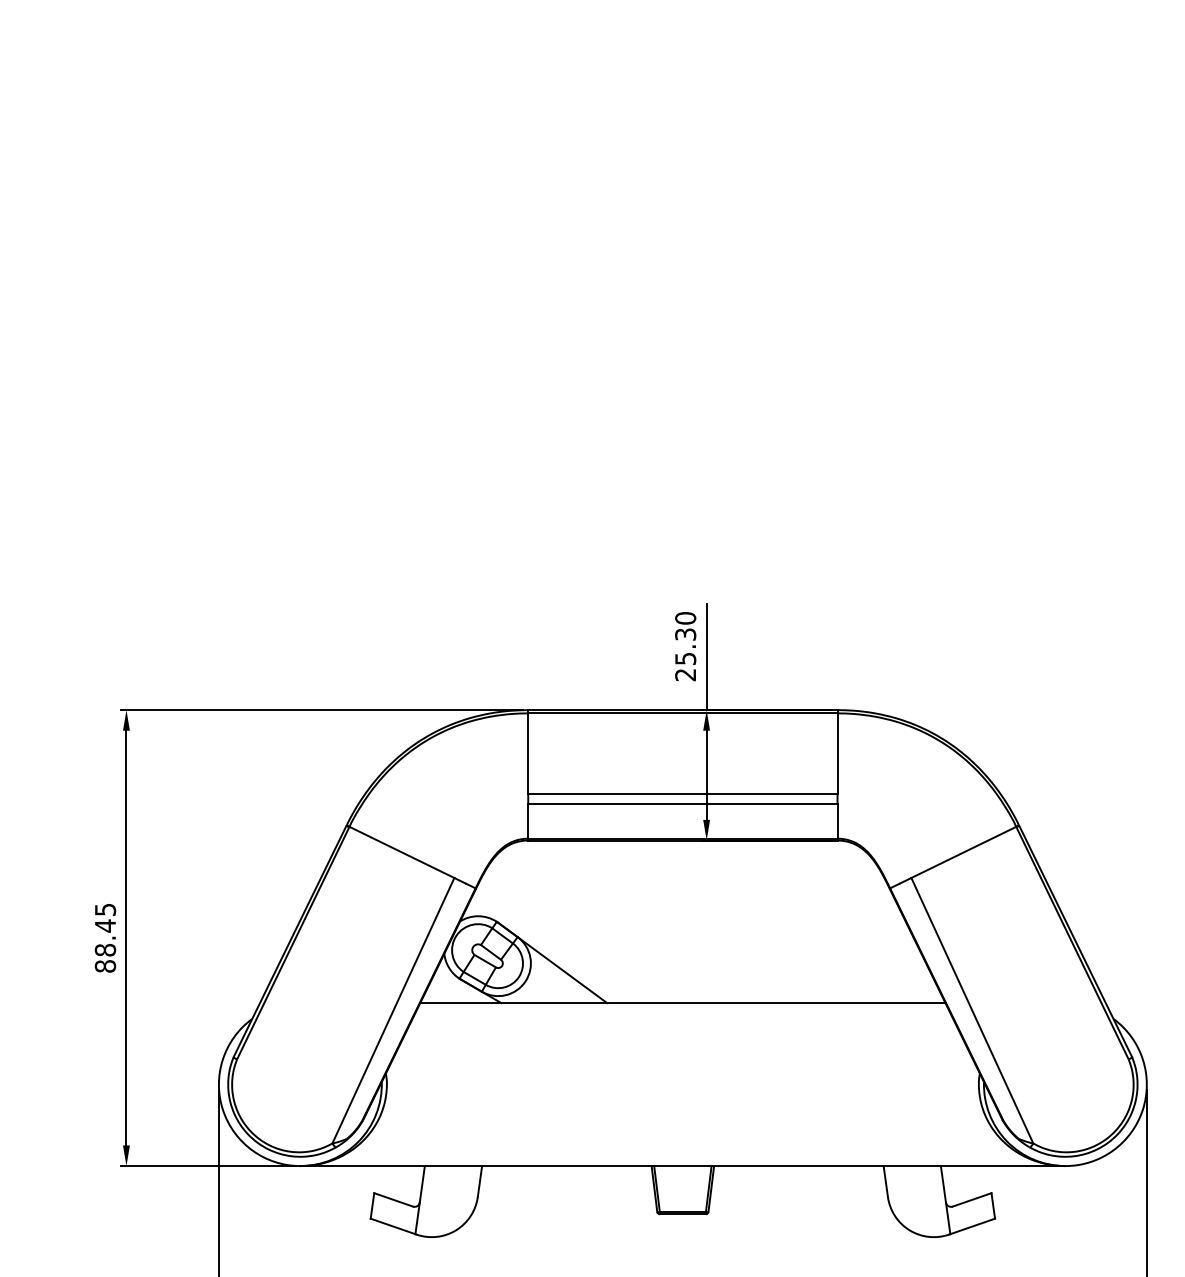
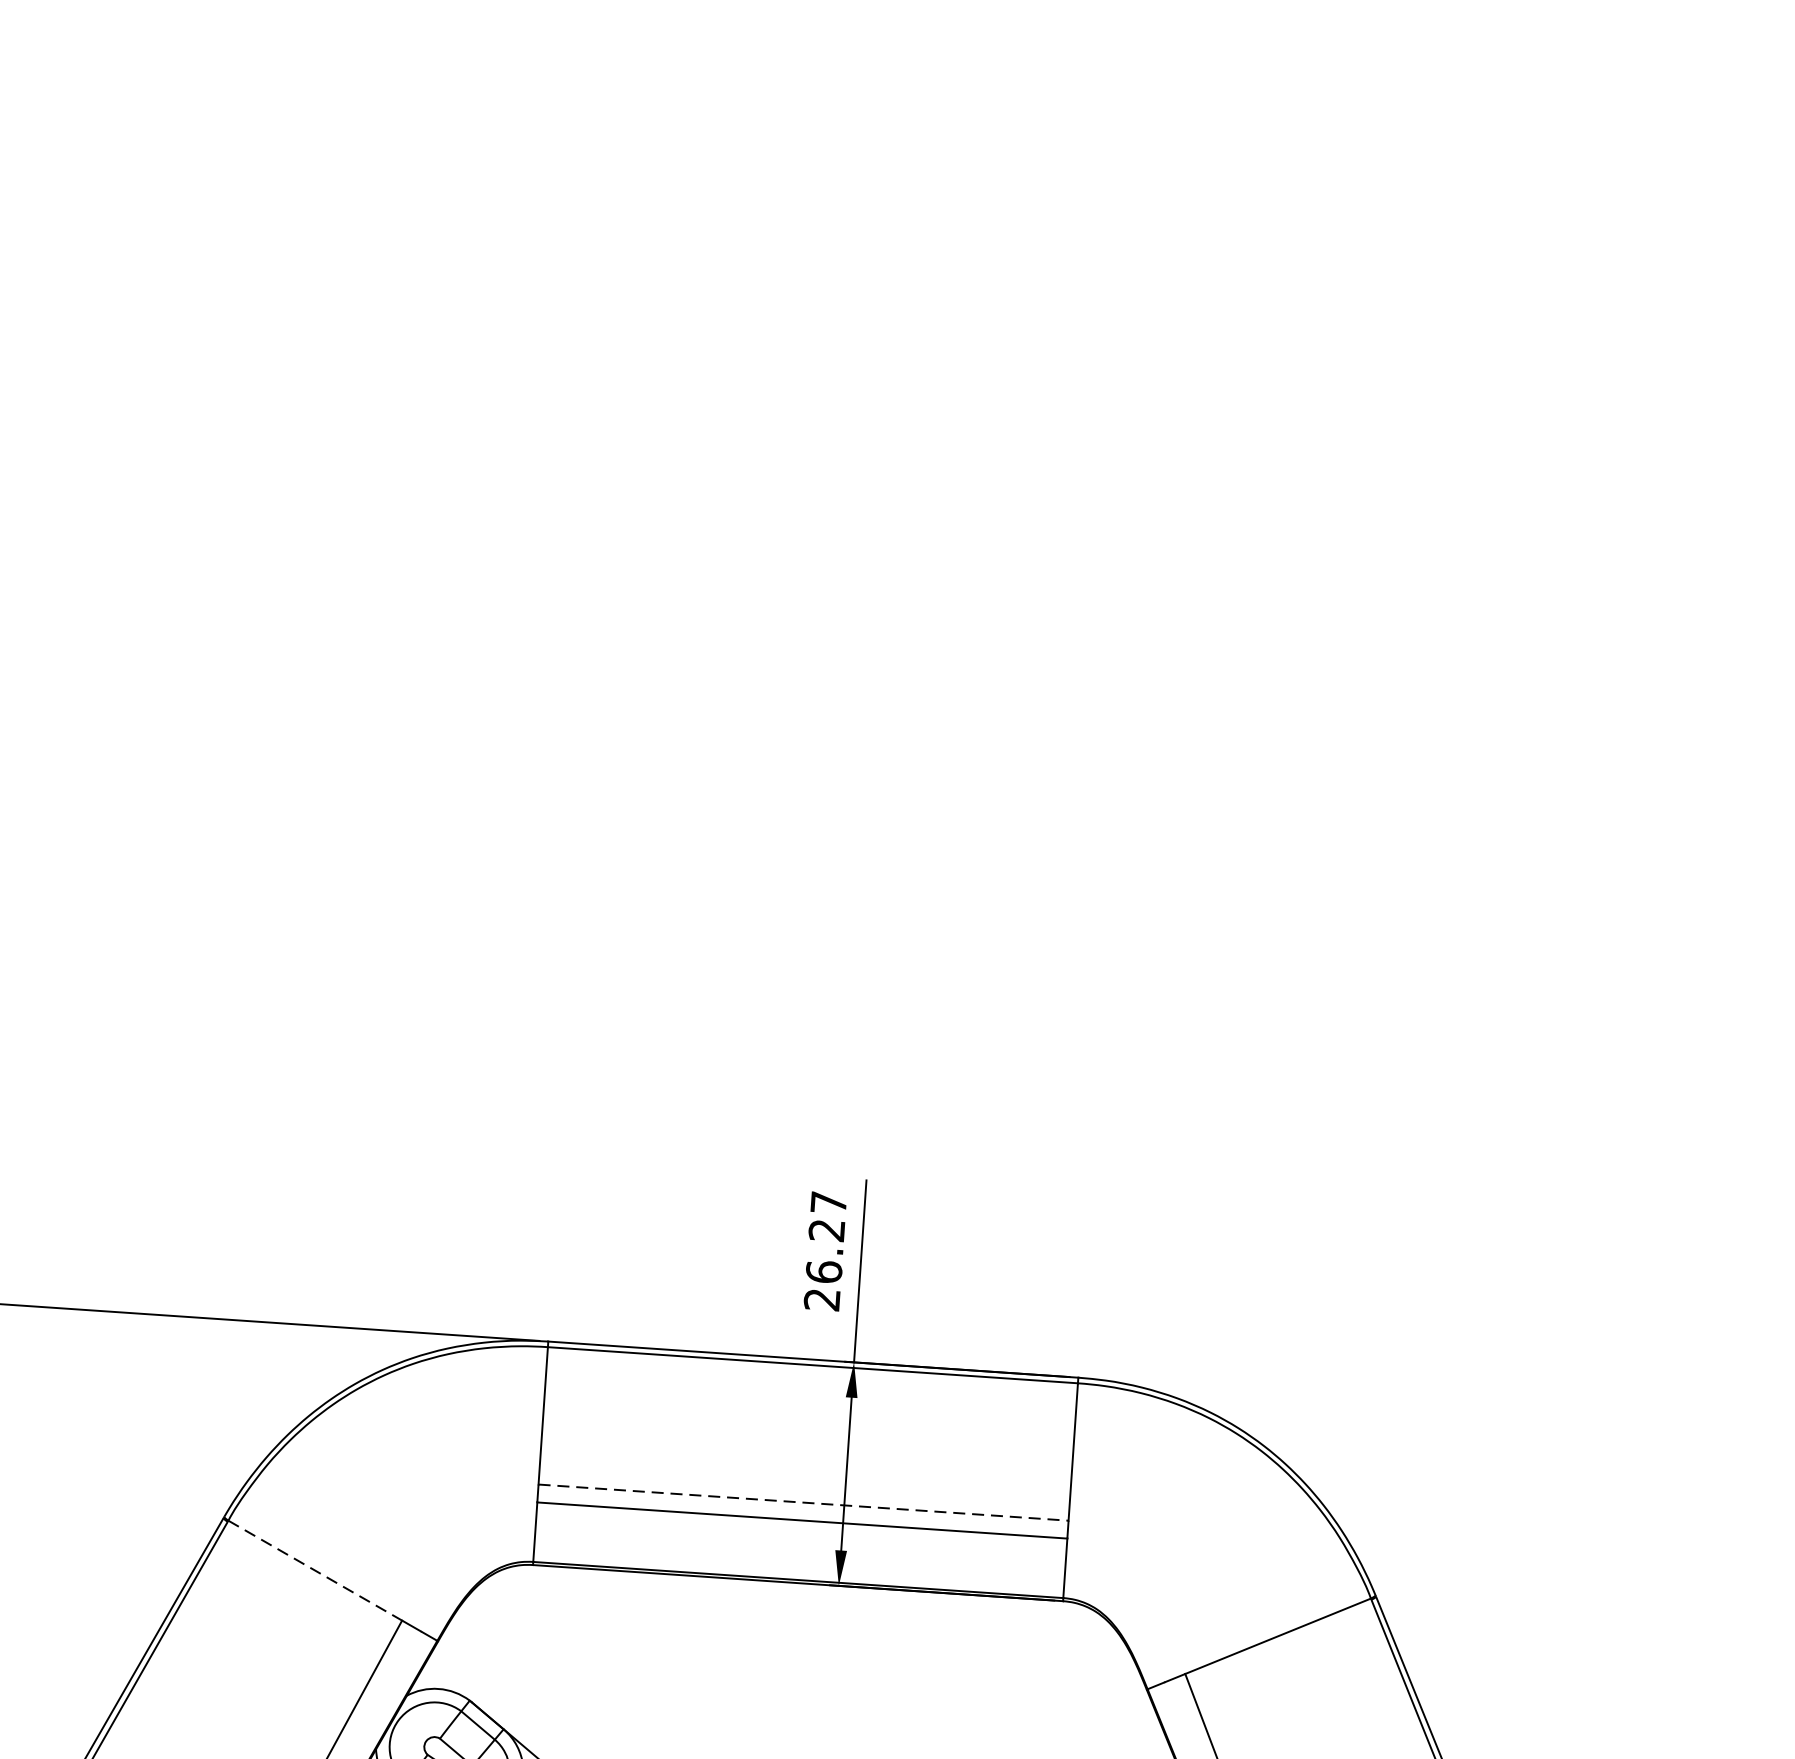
text: (685, 638) -> (826, 1237), 25.30 -> 26.27
line: (682, 793) -> (802, 1502), solid -> dashed
line: (402, 852) -> (316, 1570), solid -> dashed

